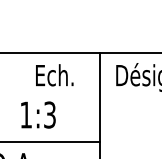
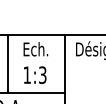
line: (11, 97) -> (7, 63), added
text: (38, 113) -> (35, 74), moved

